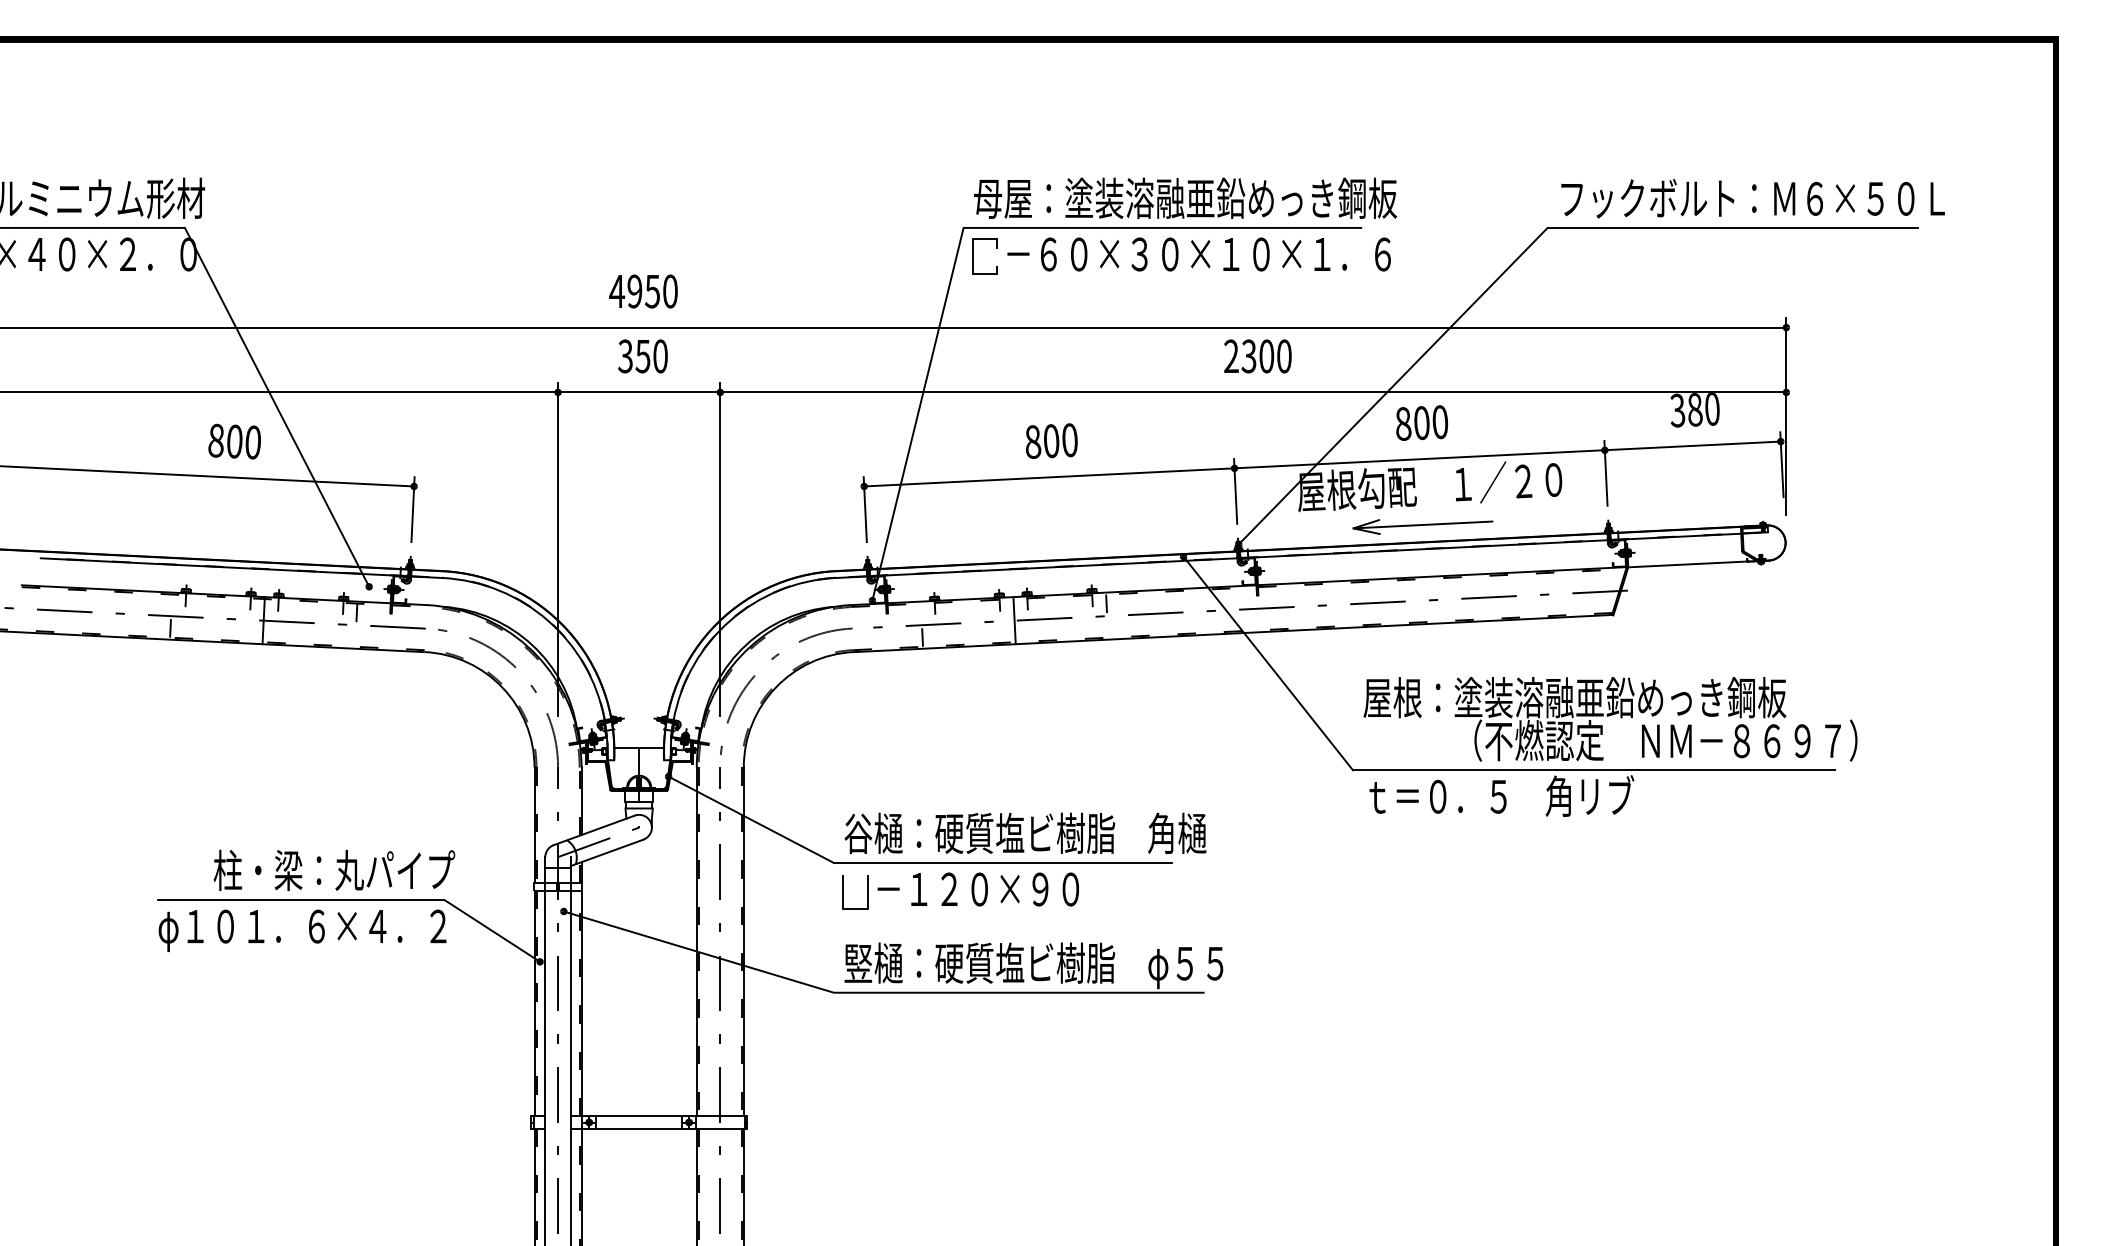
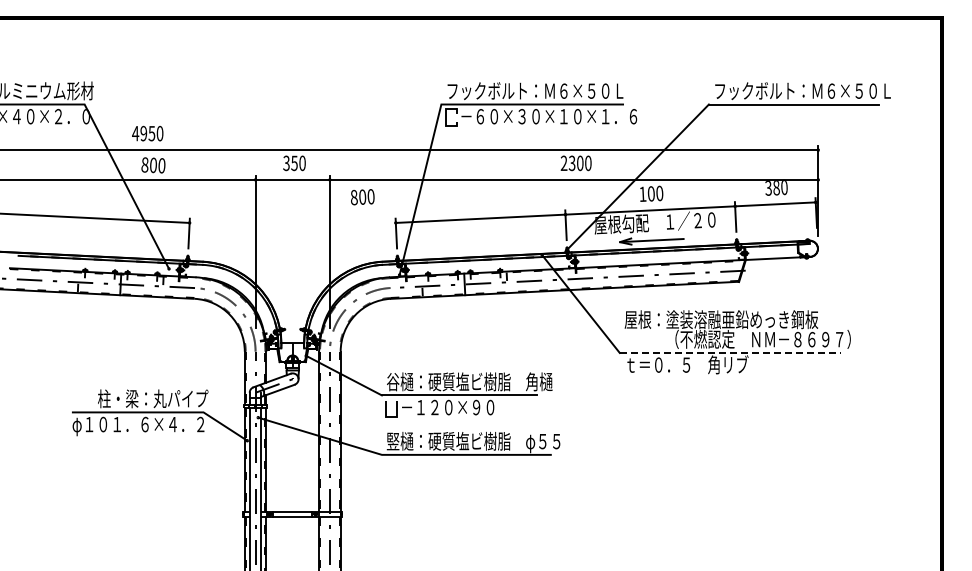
text: (1184, 197) -> (542, 90), 母屋：塗装溶融亜鉛めっき鋼板 -> フックボルト：Ｍ６×５０Ｌ
text: (642, 291) -> (147, 133), moved
text: (1402, 424) -> (642, 194), 800 -> 100
text: (234, 441) -> (153, 165), moved
text: (1051, 441) -> (362, 197), moved
line: (1594, 769) -> (730, 352), solid -> dashed

